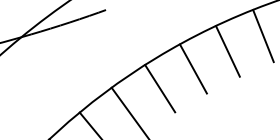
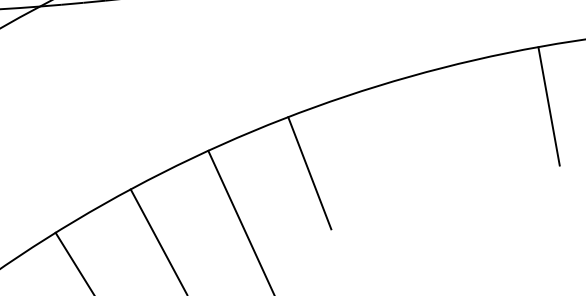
line: (227, 51) -> (467, 123), removed
line: (192, 68) -> (386, 144), removed

